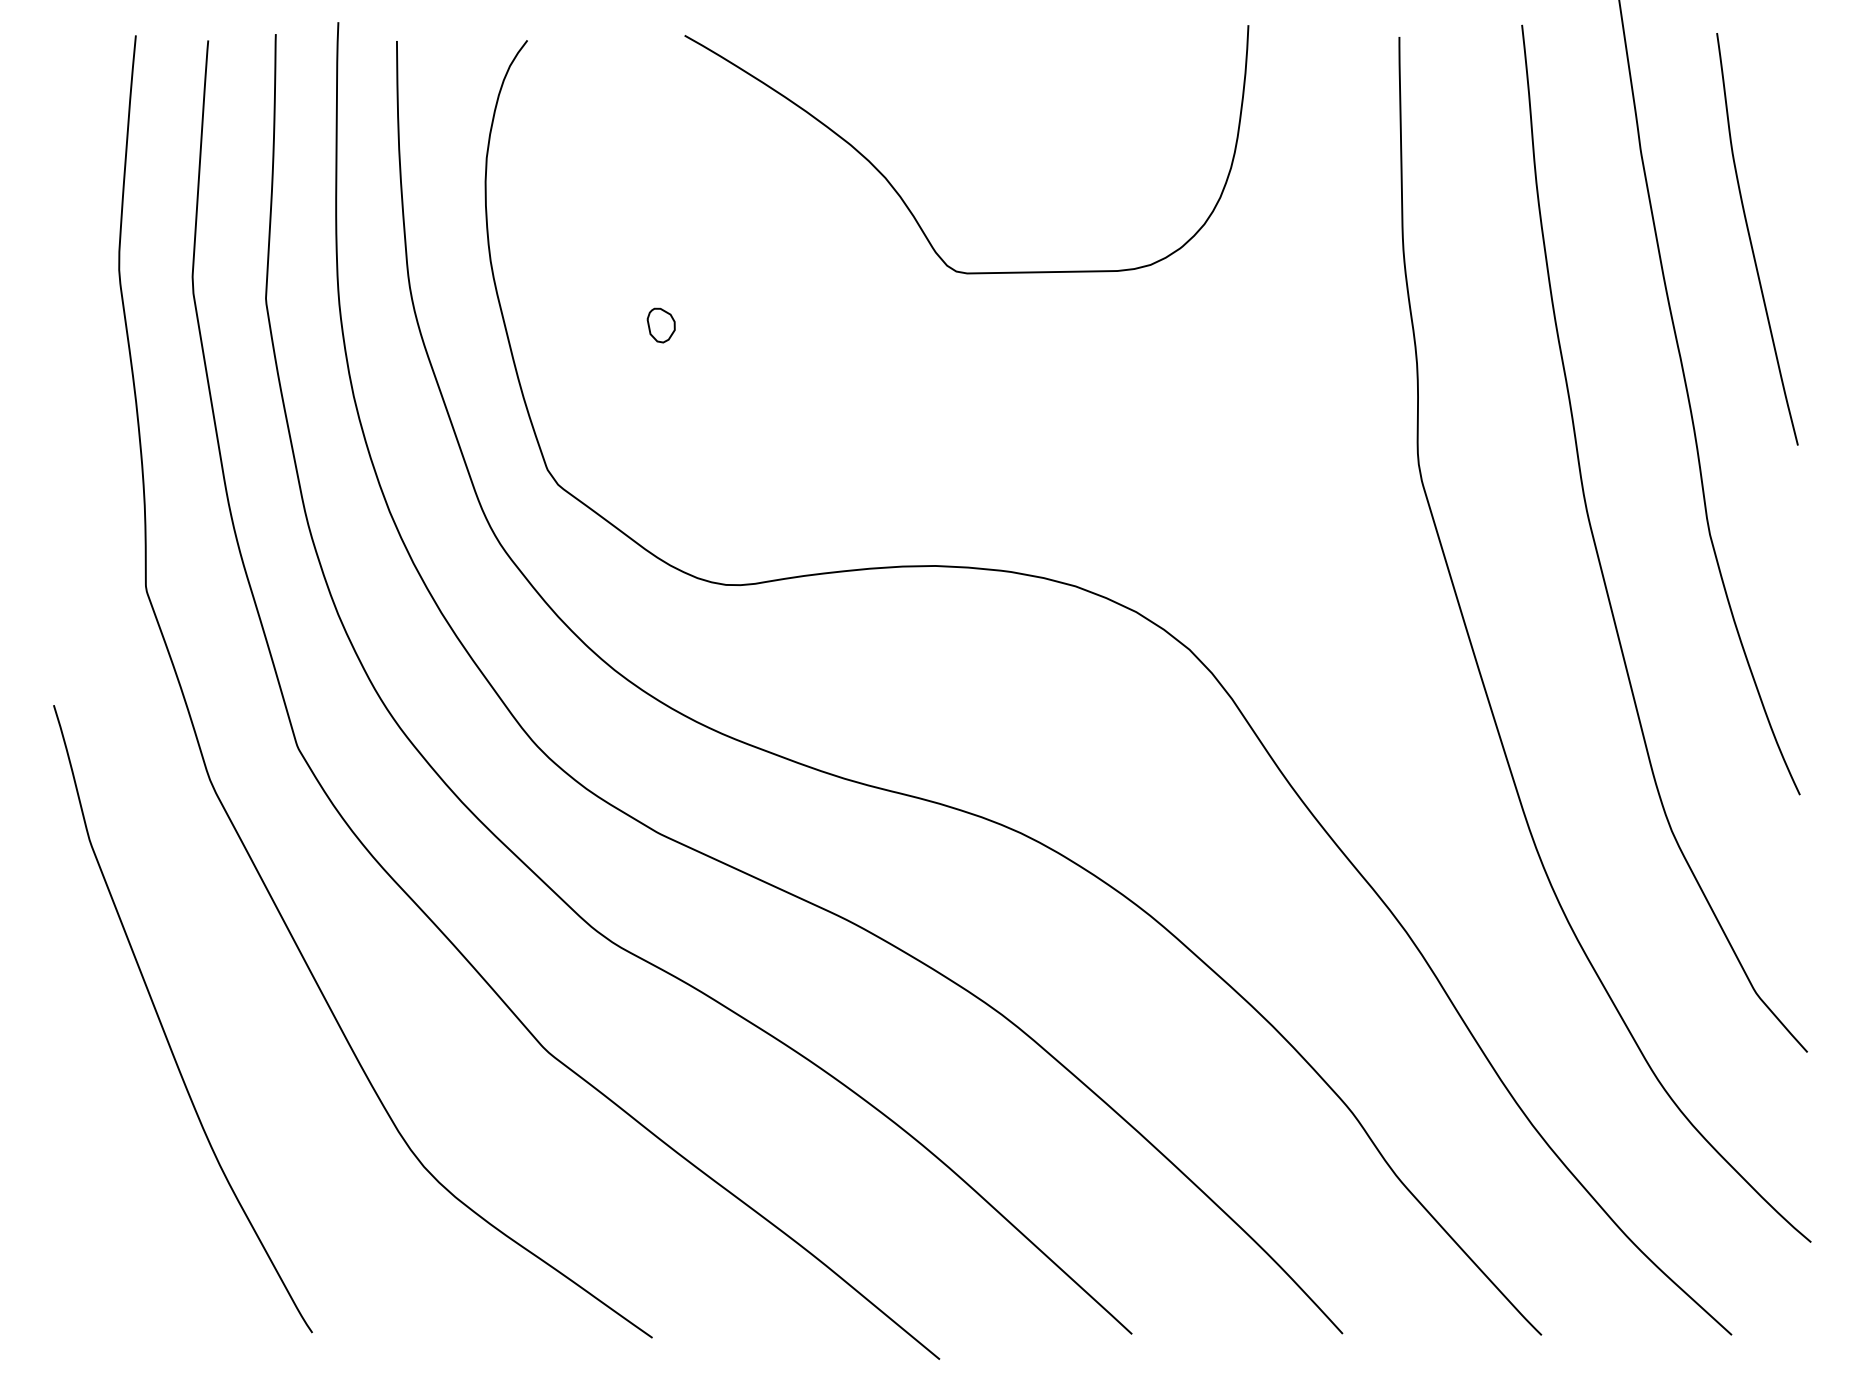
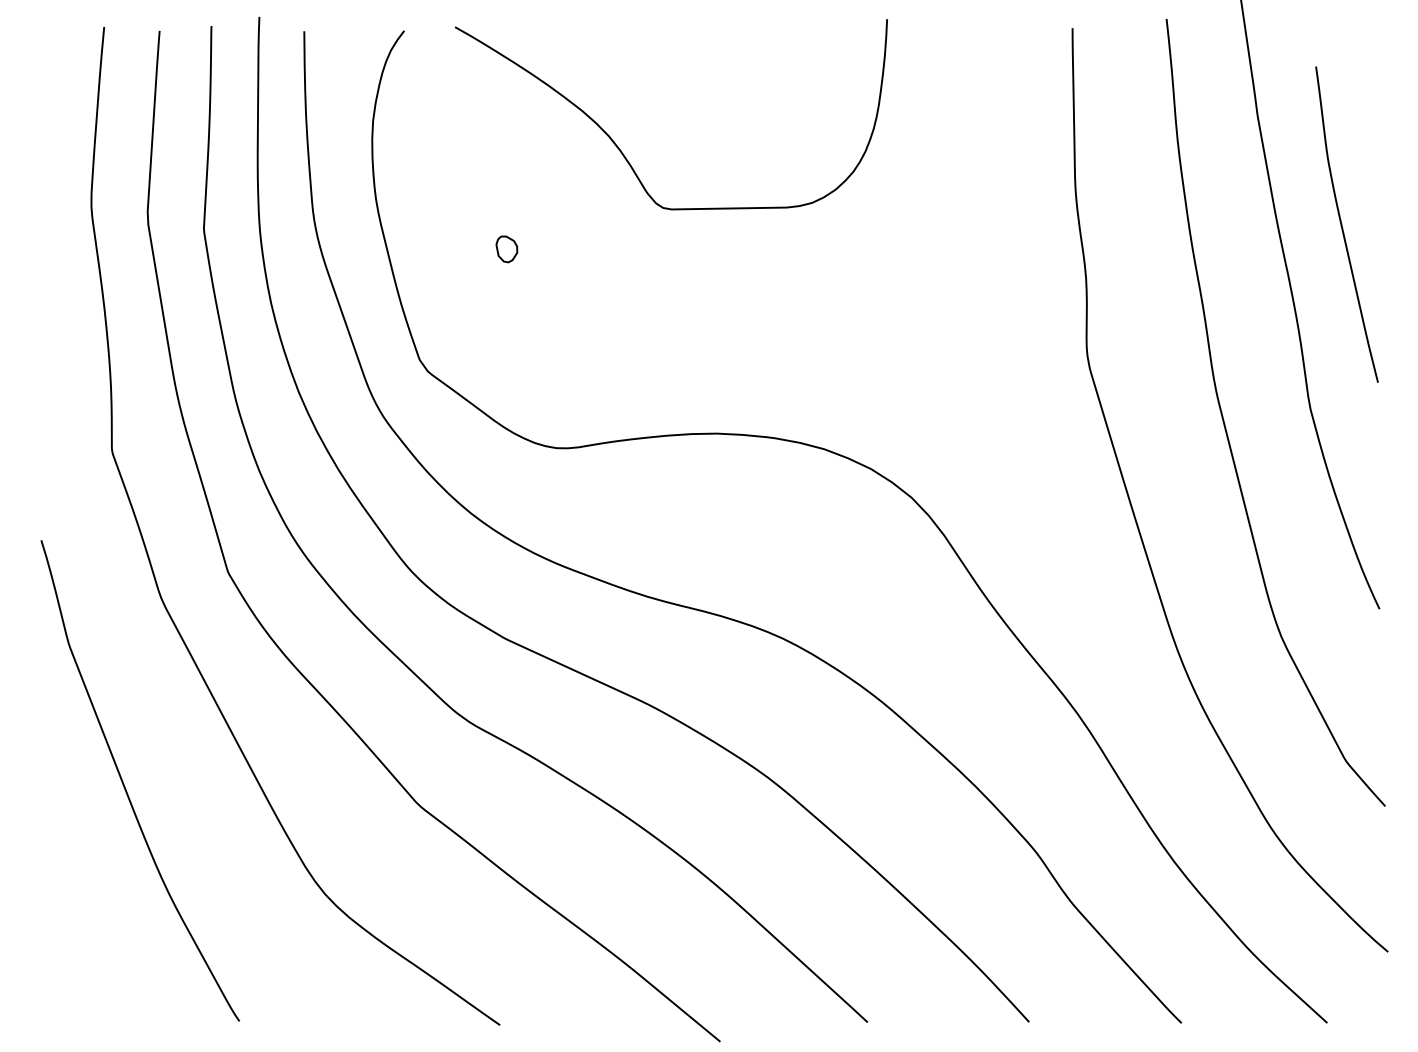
curve: (901, 196) -> (621, 150), moved
curve: (1751, 239) -> (1342, 224), moved

